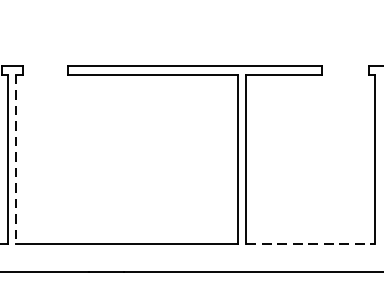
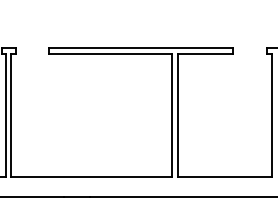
line: (15, 159) -> (11, 115), dashed -> solid
line: (310, 243) -> (224, 176), dashed -> solid

